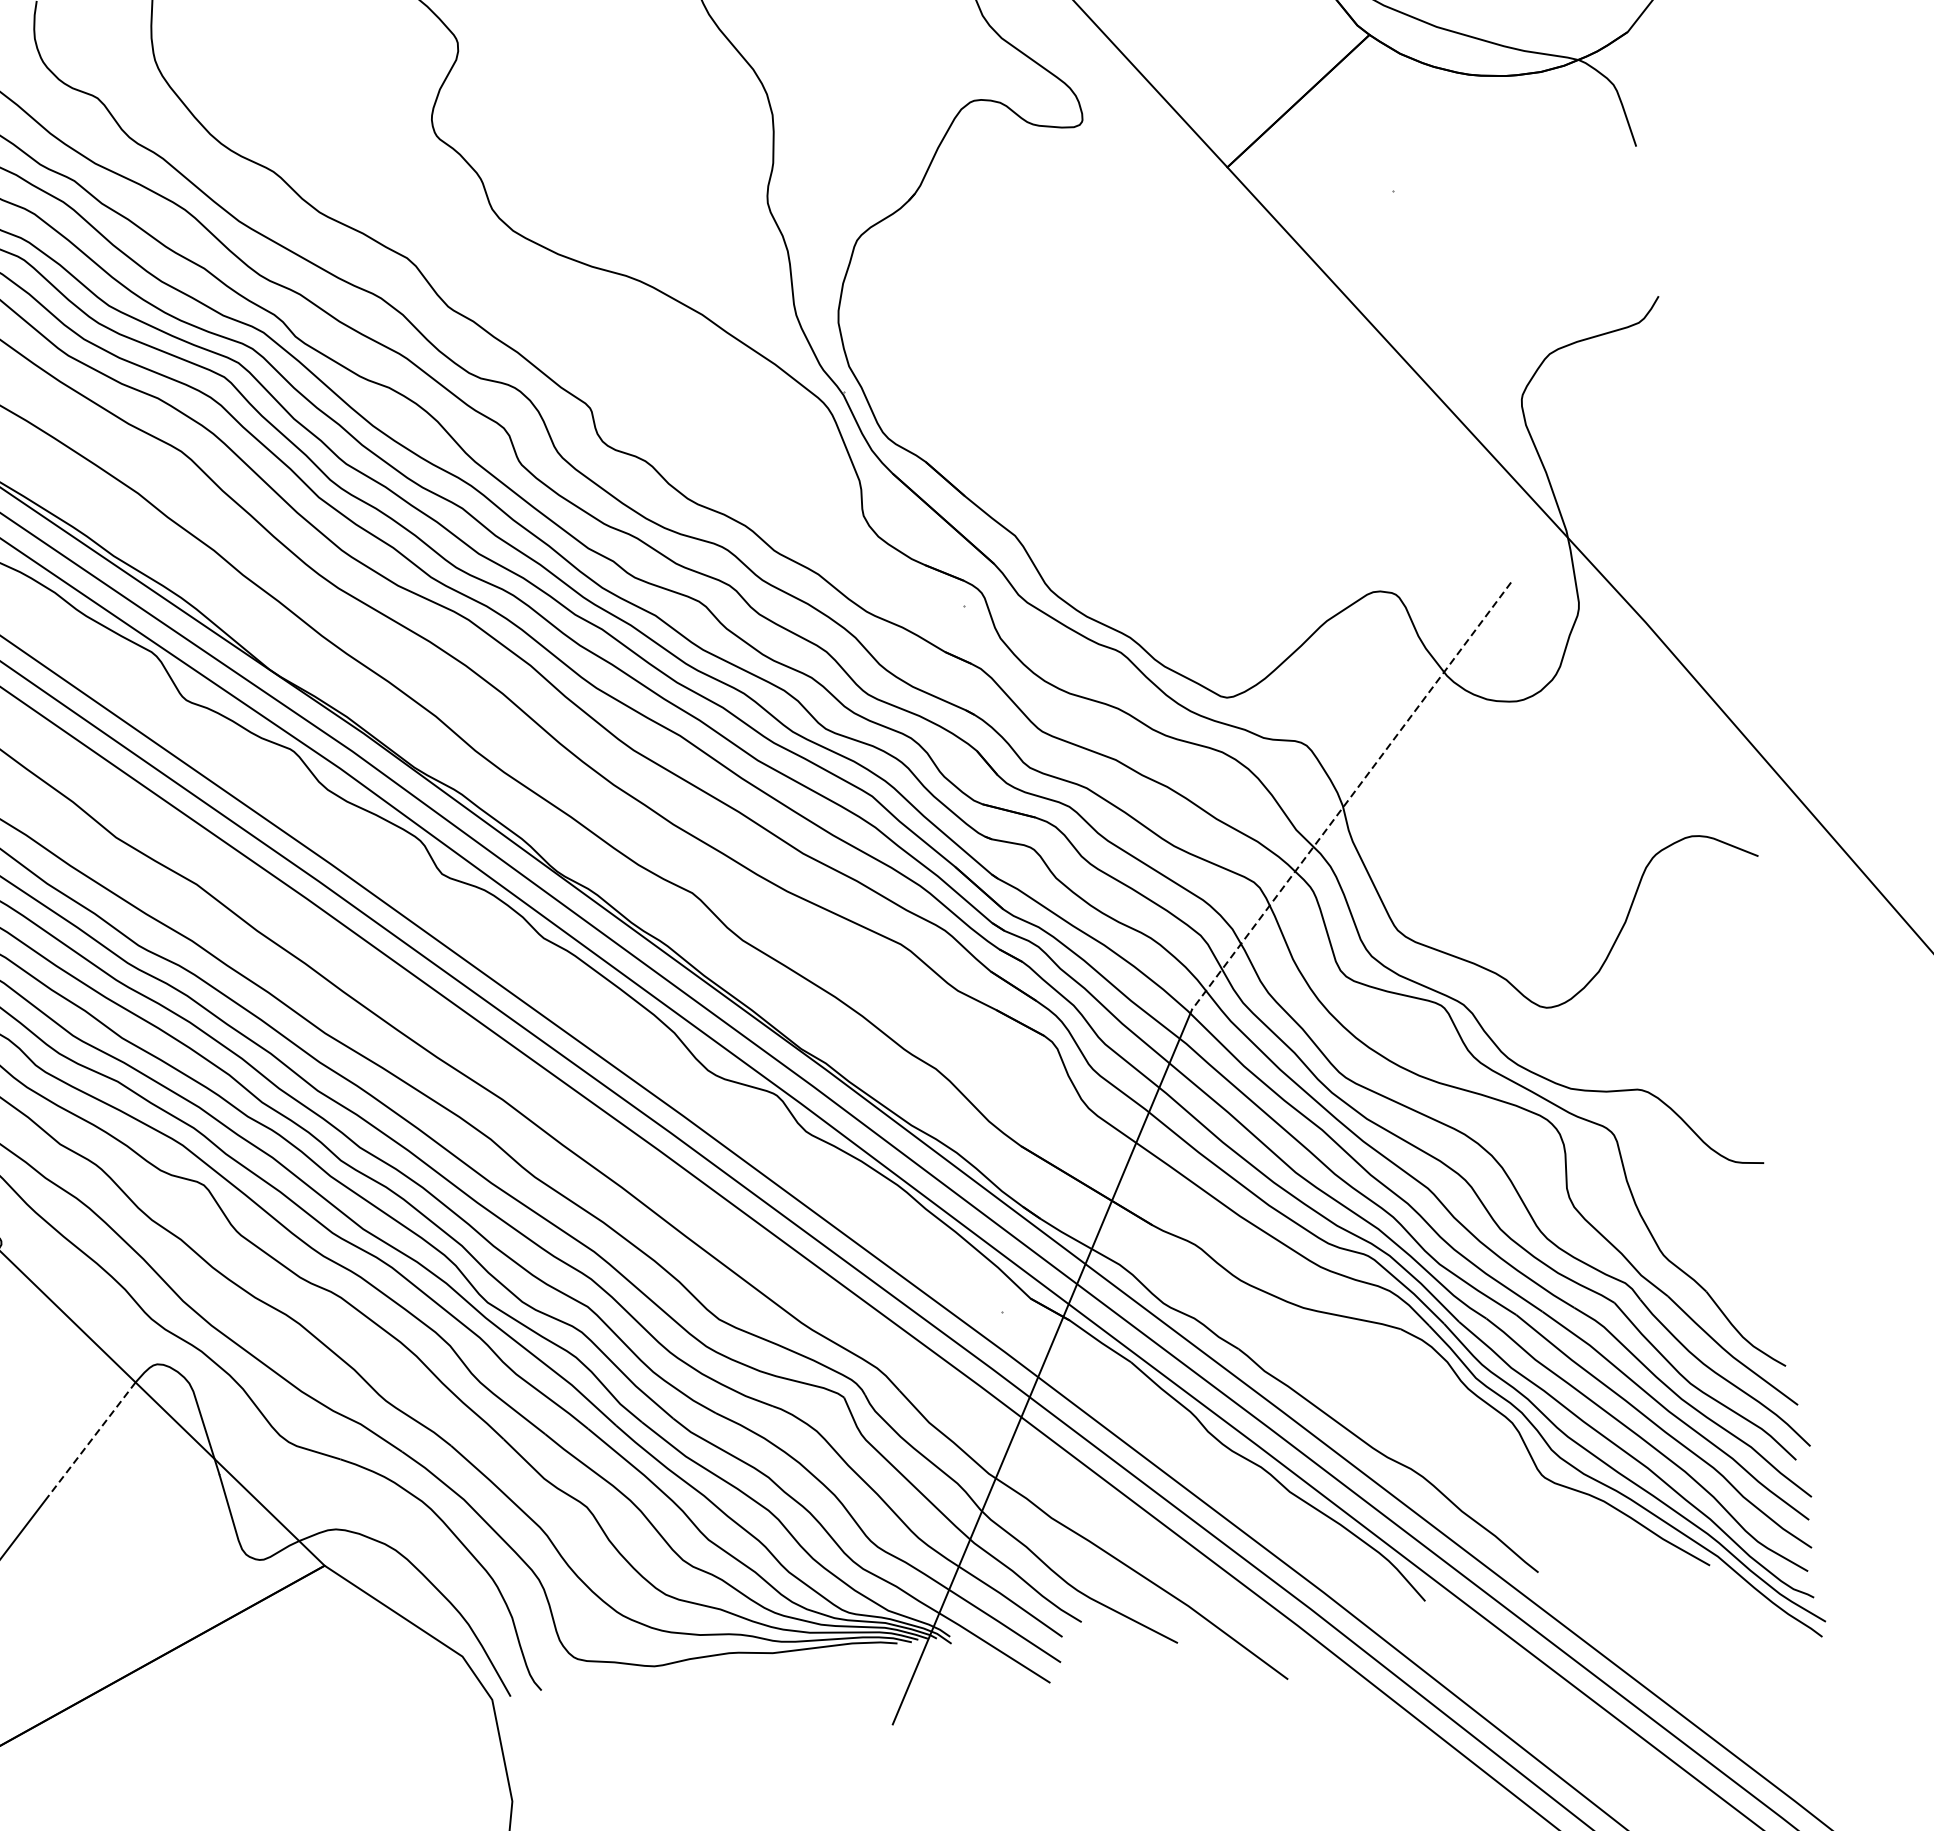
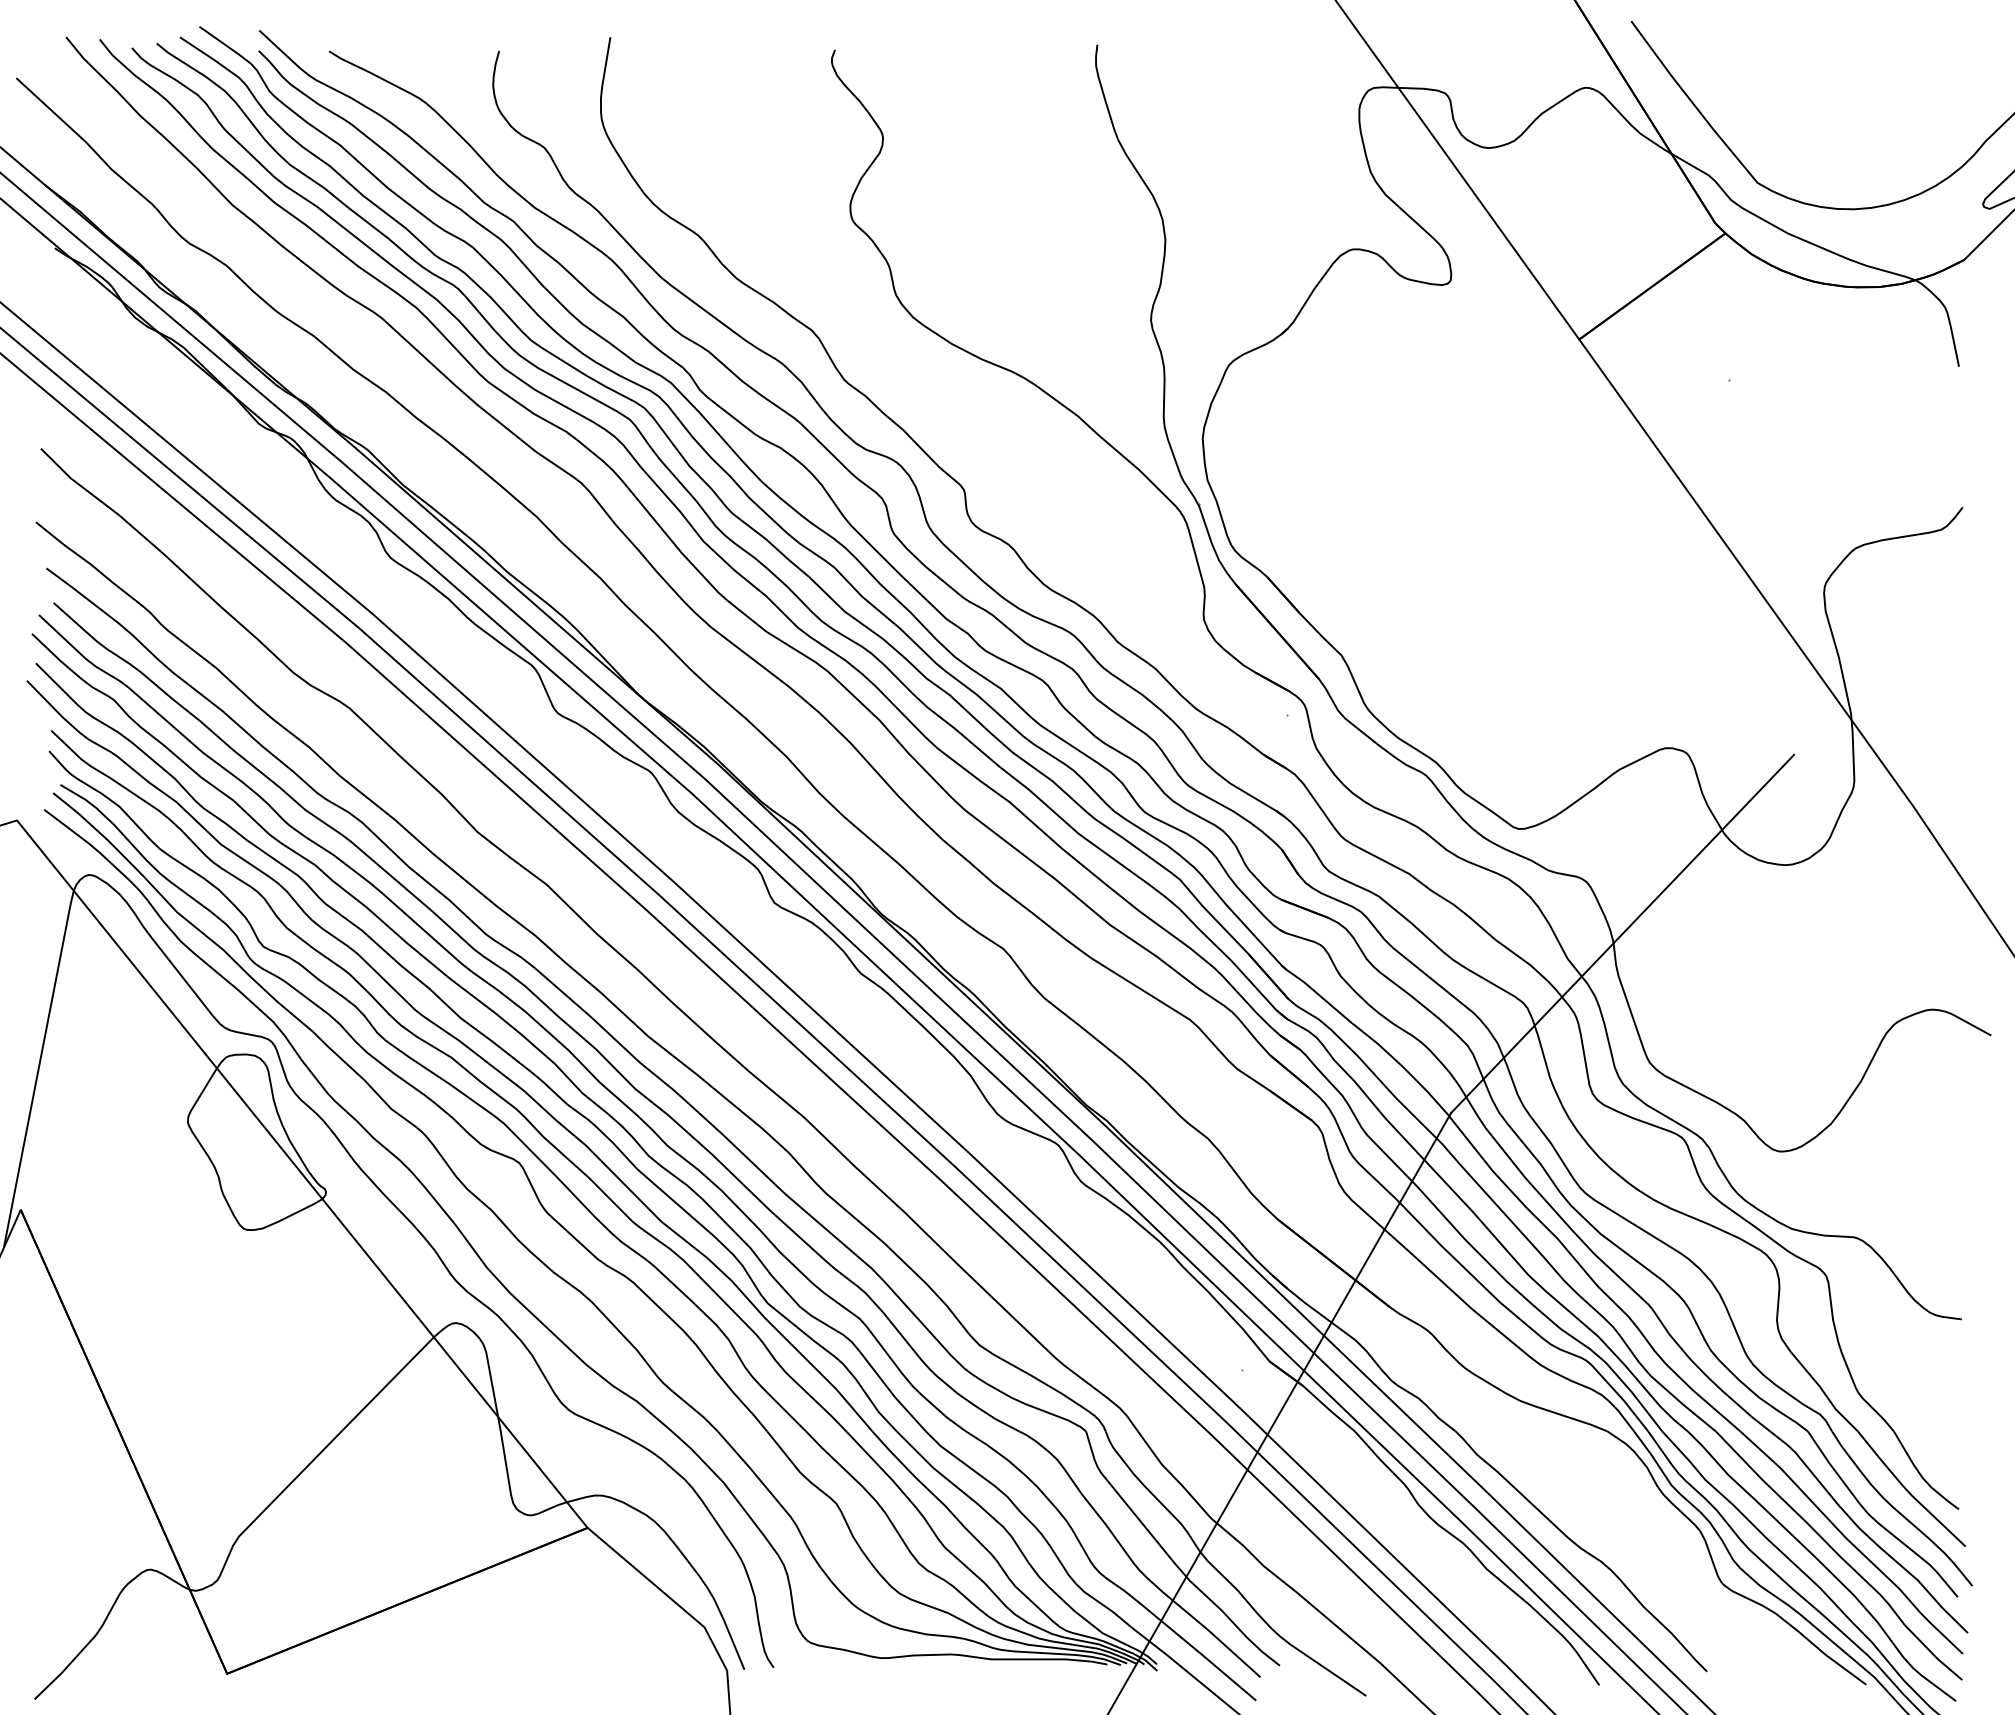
line: (1351, 795) -> (1622, 933), dashed -> solid
line: (92, 1438) -> (387, 1384), dashed -> solid

